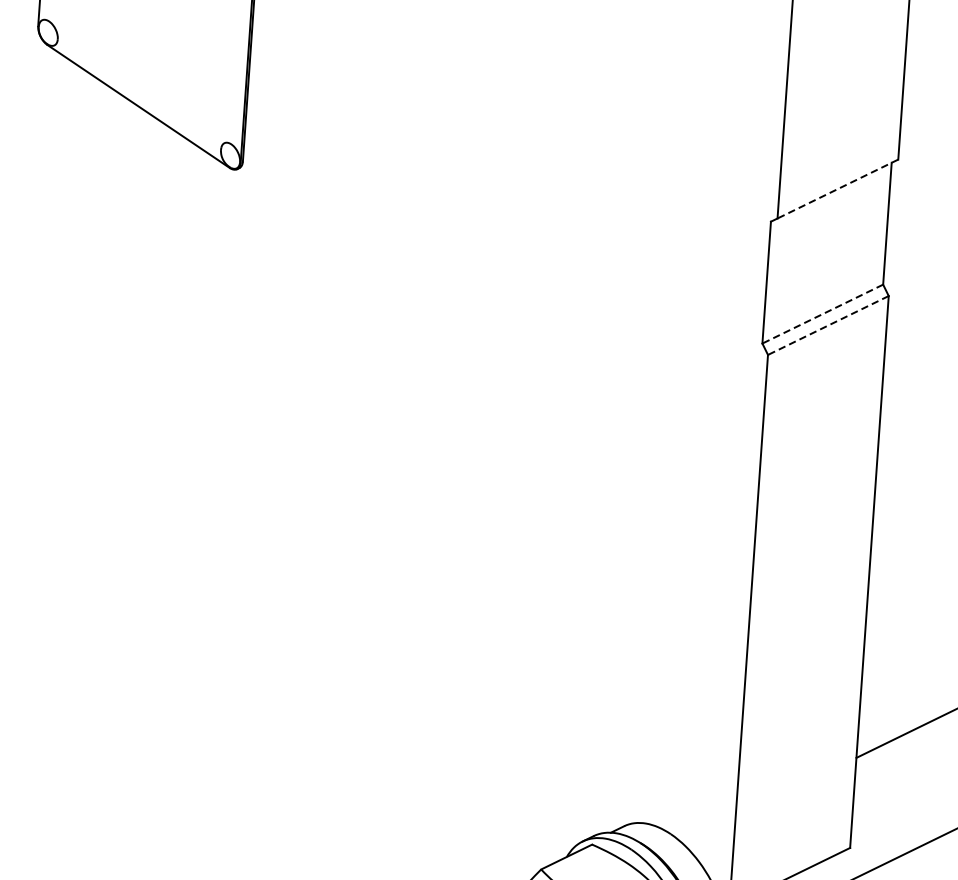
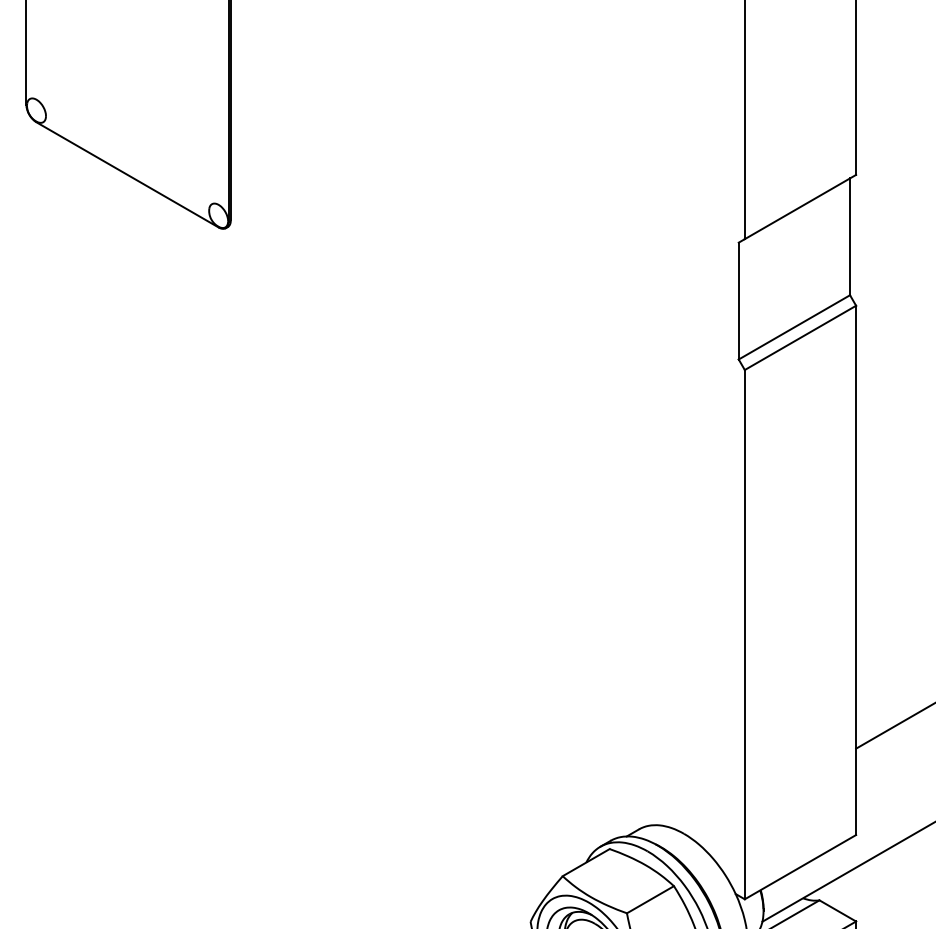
line: (837, 189) -> (800, 207), dashed -> solid
line: (821, 314) -> (793, 327), dashed -> solid
line: (828, 326) -> (800, 338), dashed -> solid

